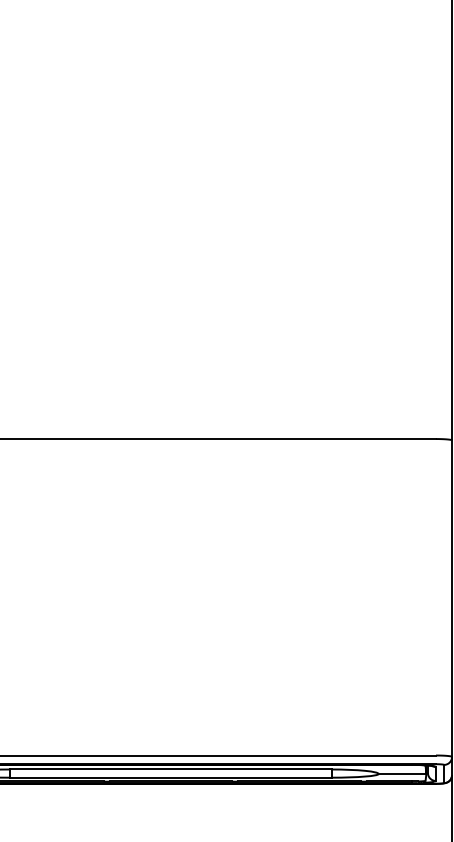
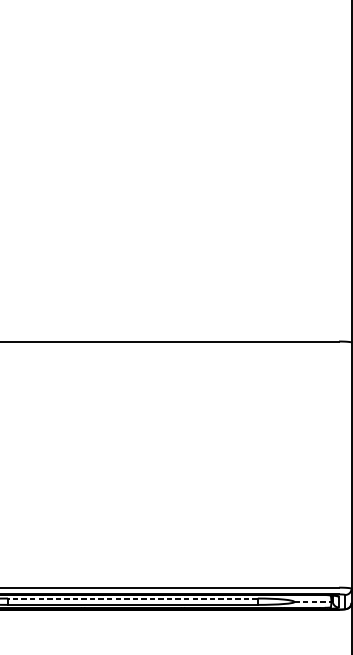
line: (170, 769) -> (132, 598), solid -> dashed
line: (402, 774) -> (312, 602), solid -> dashed

